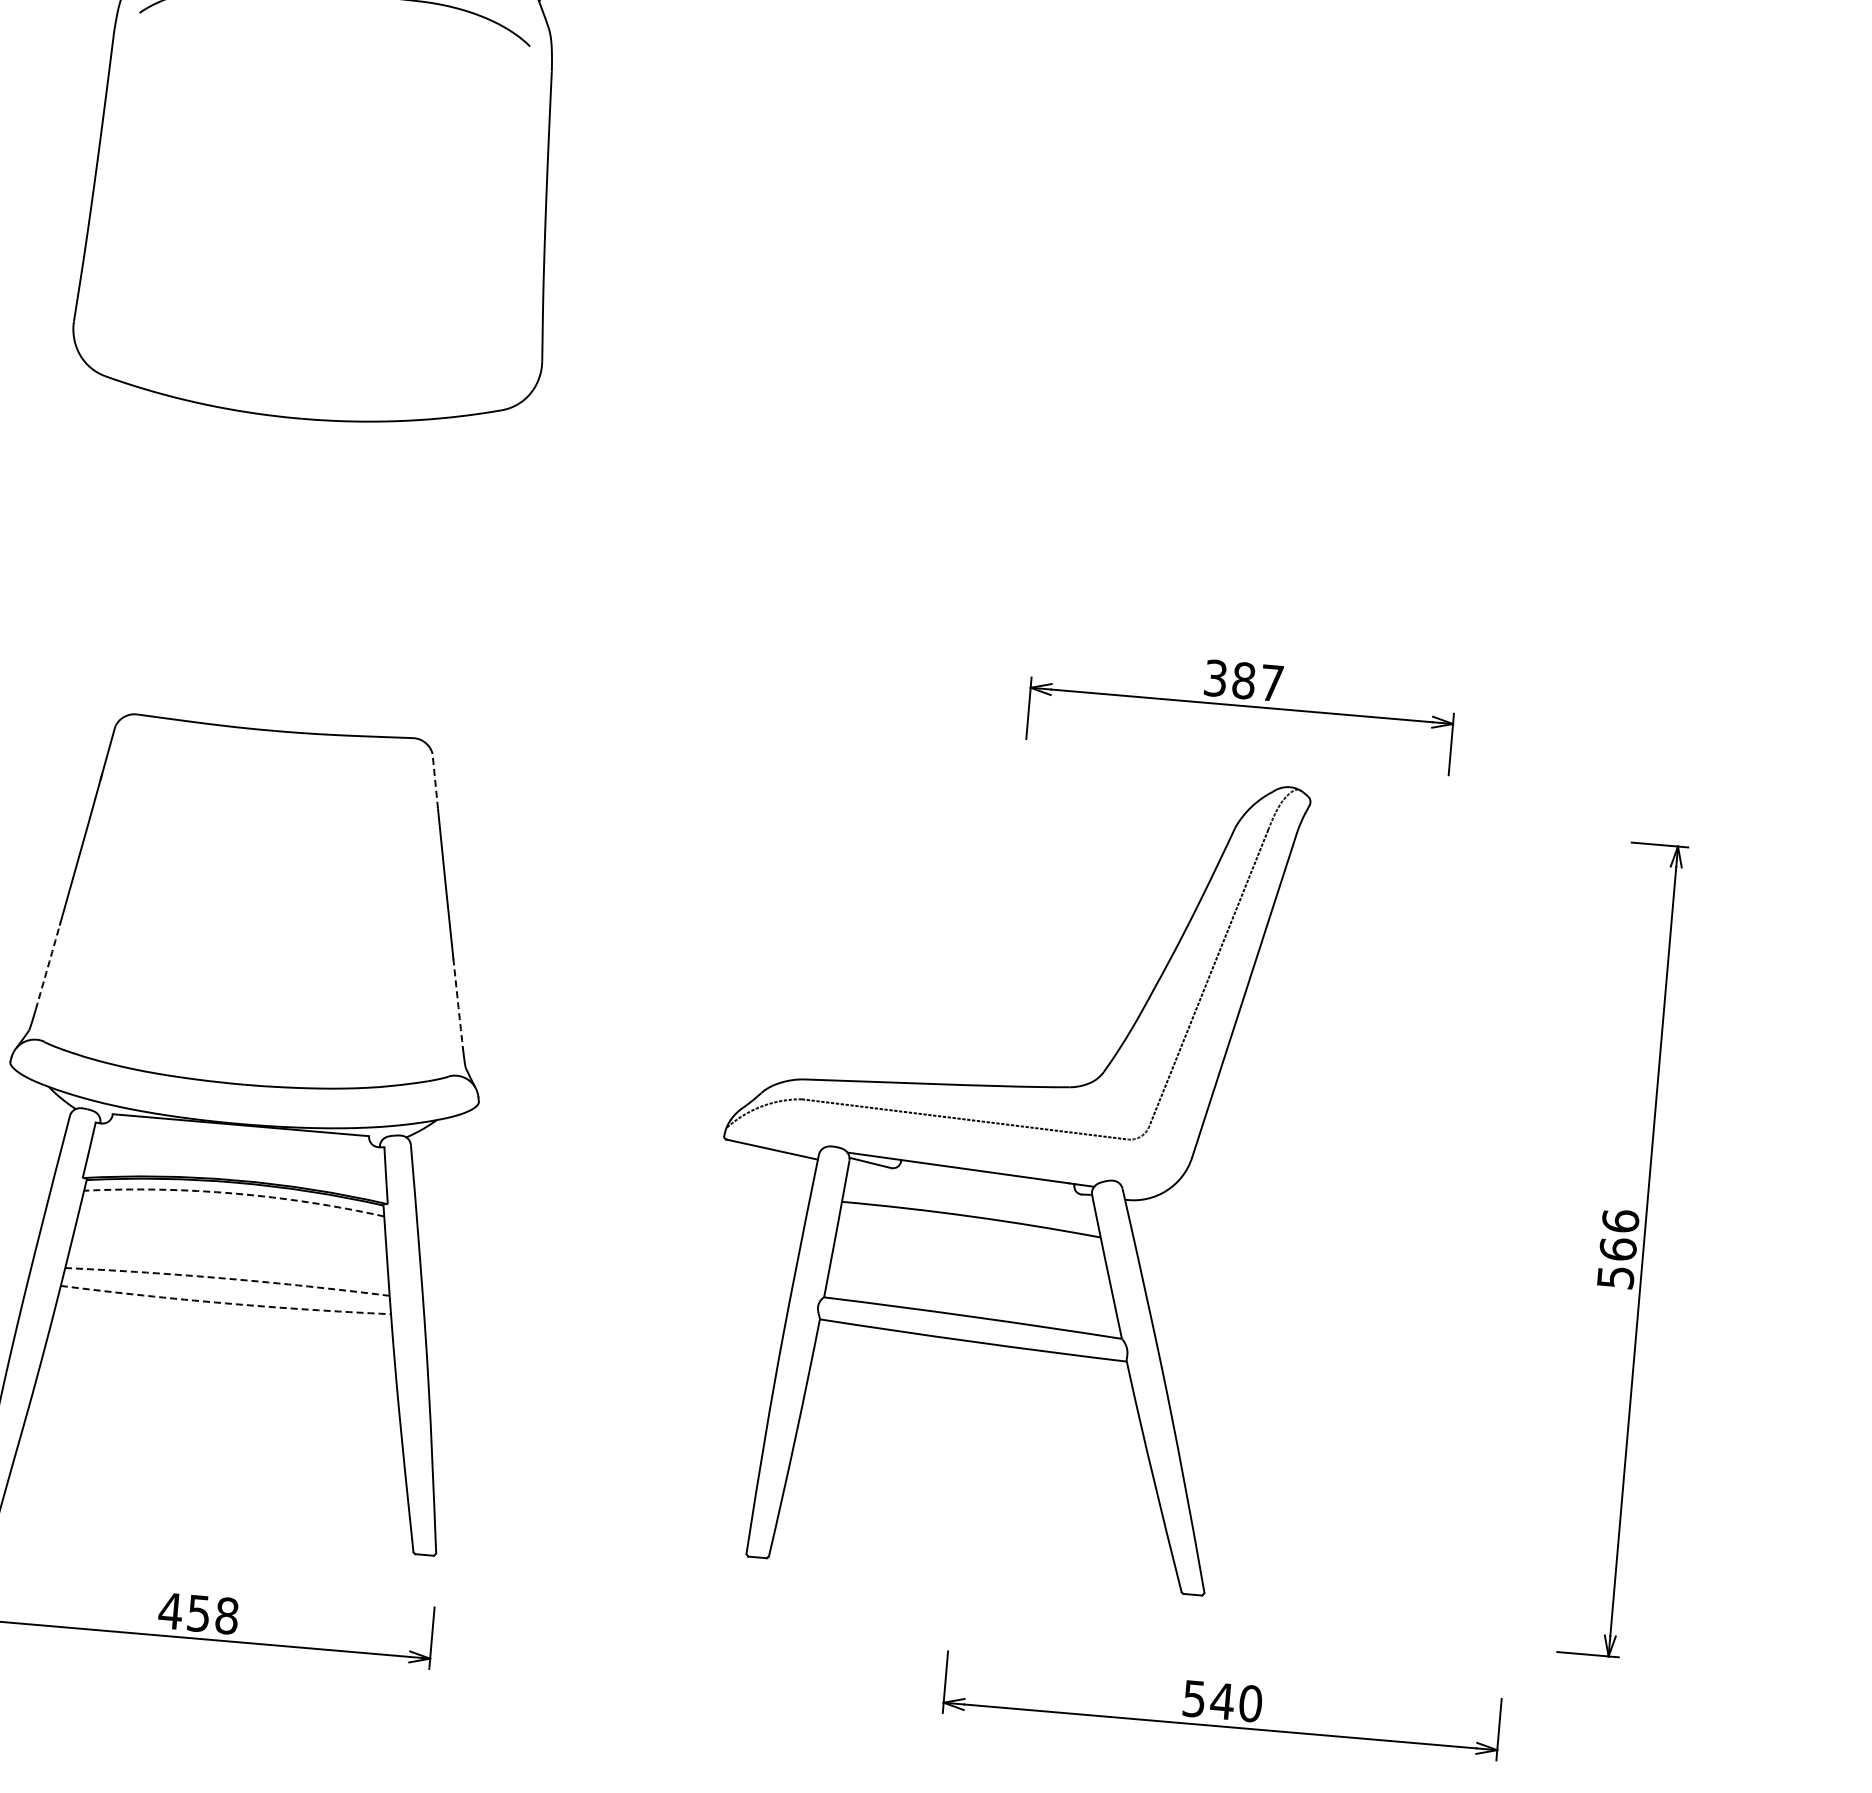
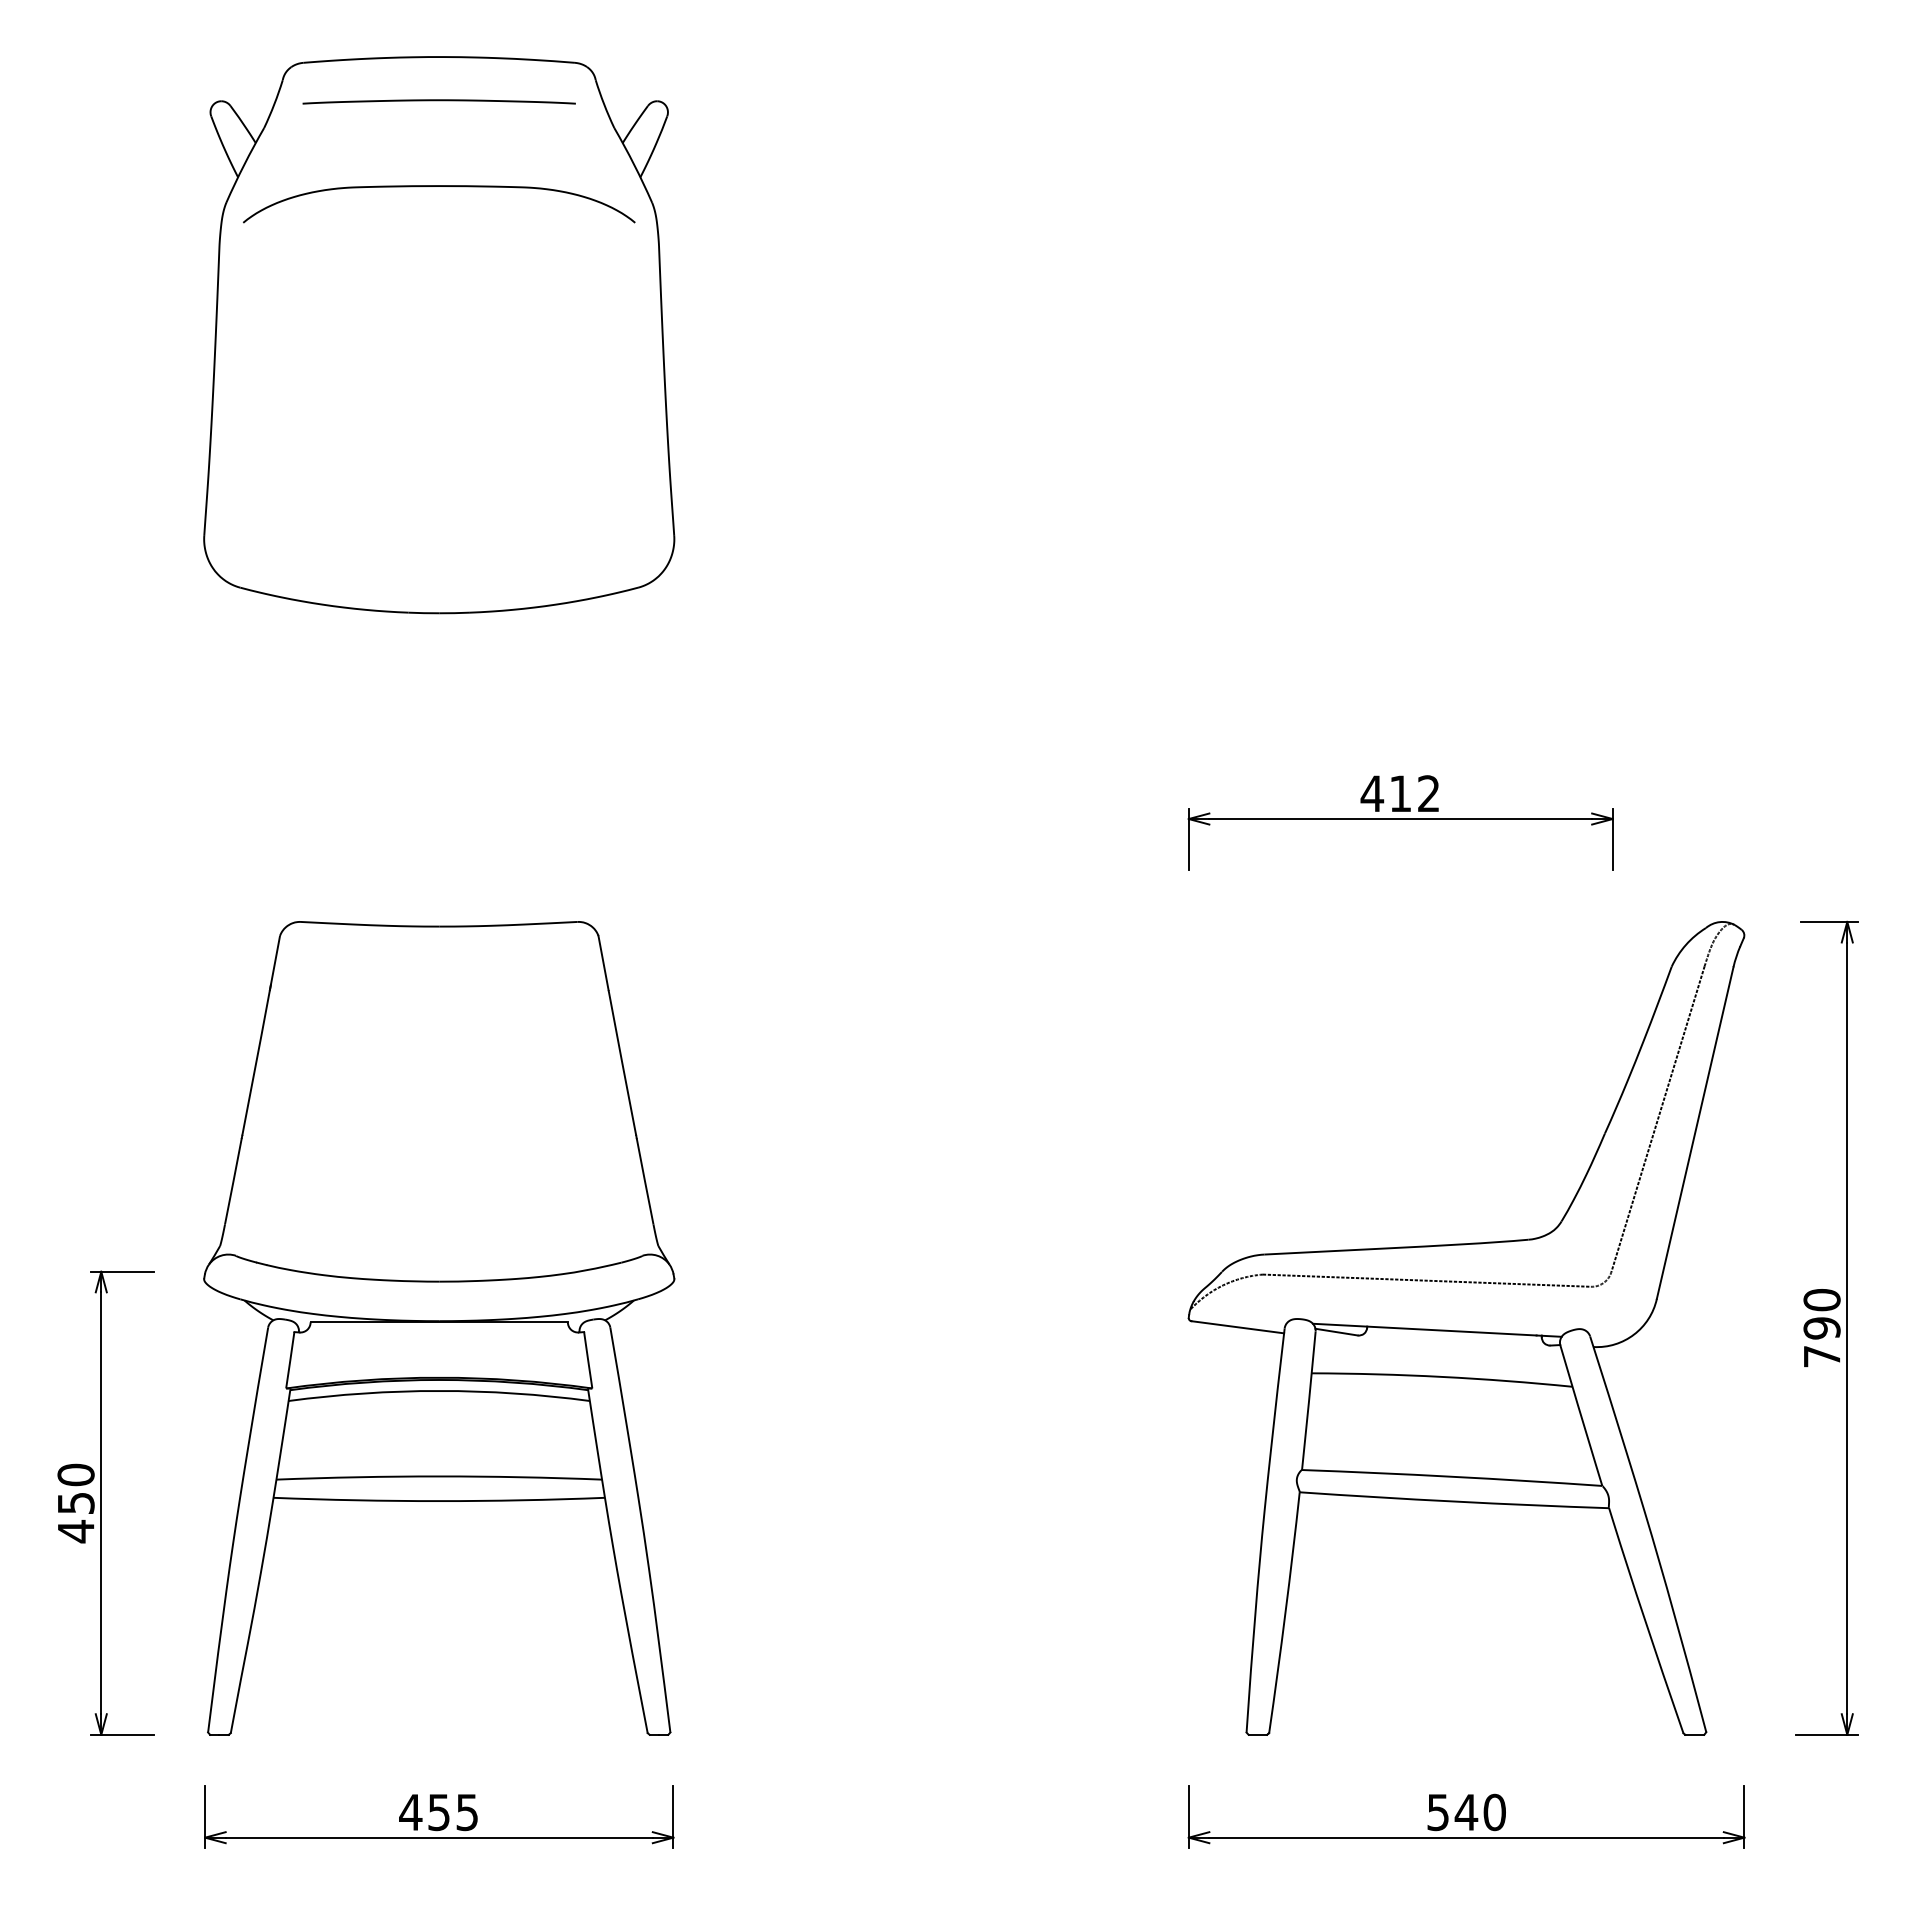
text: (1242, 680) -> (1399, 793), 387 -> 412
line: (435, 781) -> (603, 963), dashed -> solid
arc: (47, 967) -> (233, 1181), dashed -> solid
arc: (458, 1002) -> (645, 1181), dashed -> solid
part: (1000, 1170) -> (1466, 1328), moved
arc: (235, 1193) -> (439, 1390), dashed -> solid
text: (1617, 1248) -> (1821, 1327), 566 -> 790
arc: (227, 1278) -> (439, 1476), dashed -> solid
arc: (225, 1303) -> (439, 1501), dashed -> solid
text: (227, 1616) -> (467, 1812), 458 -> 455

